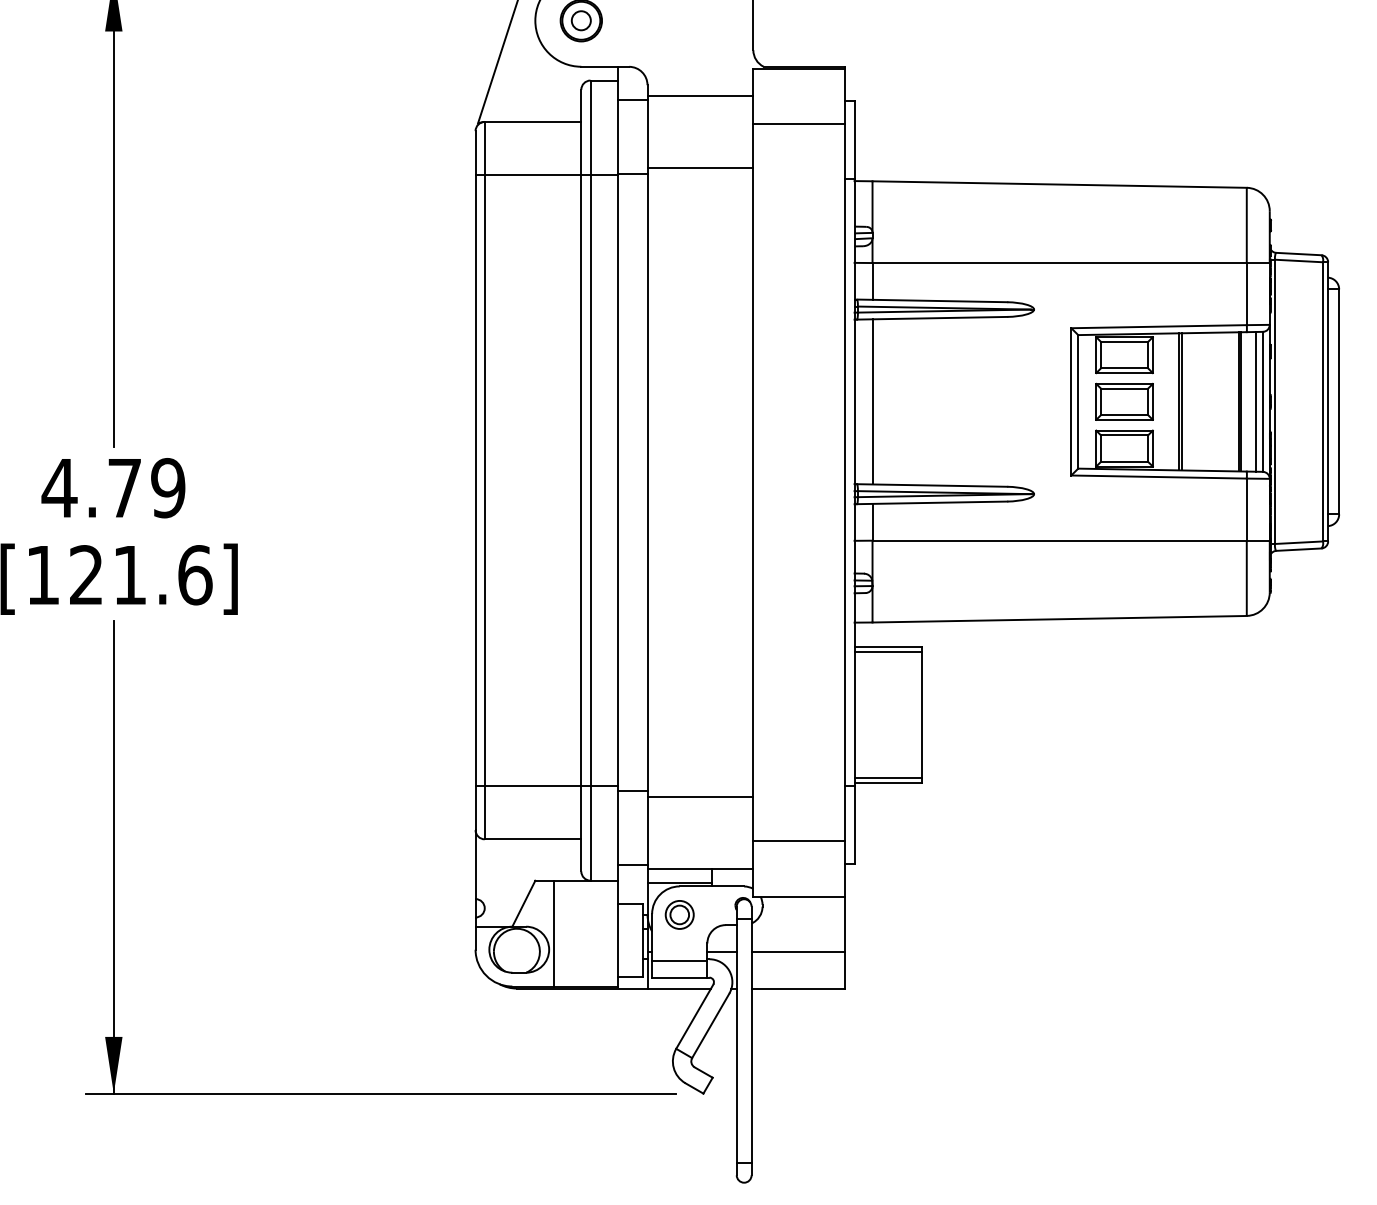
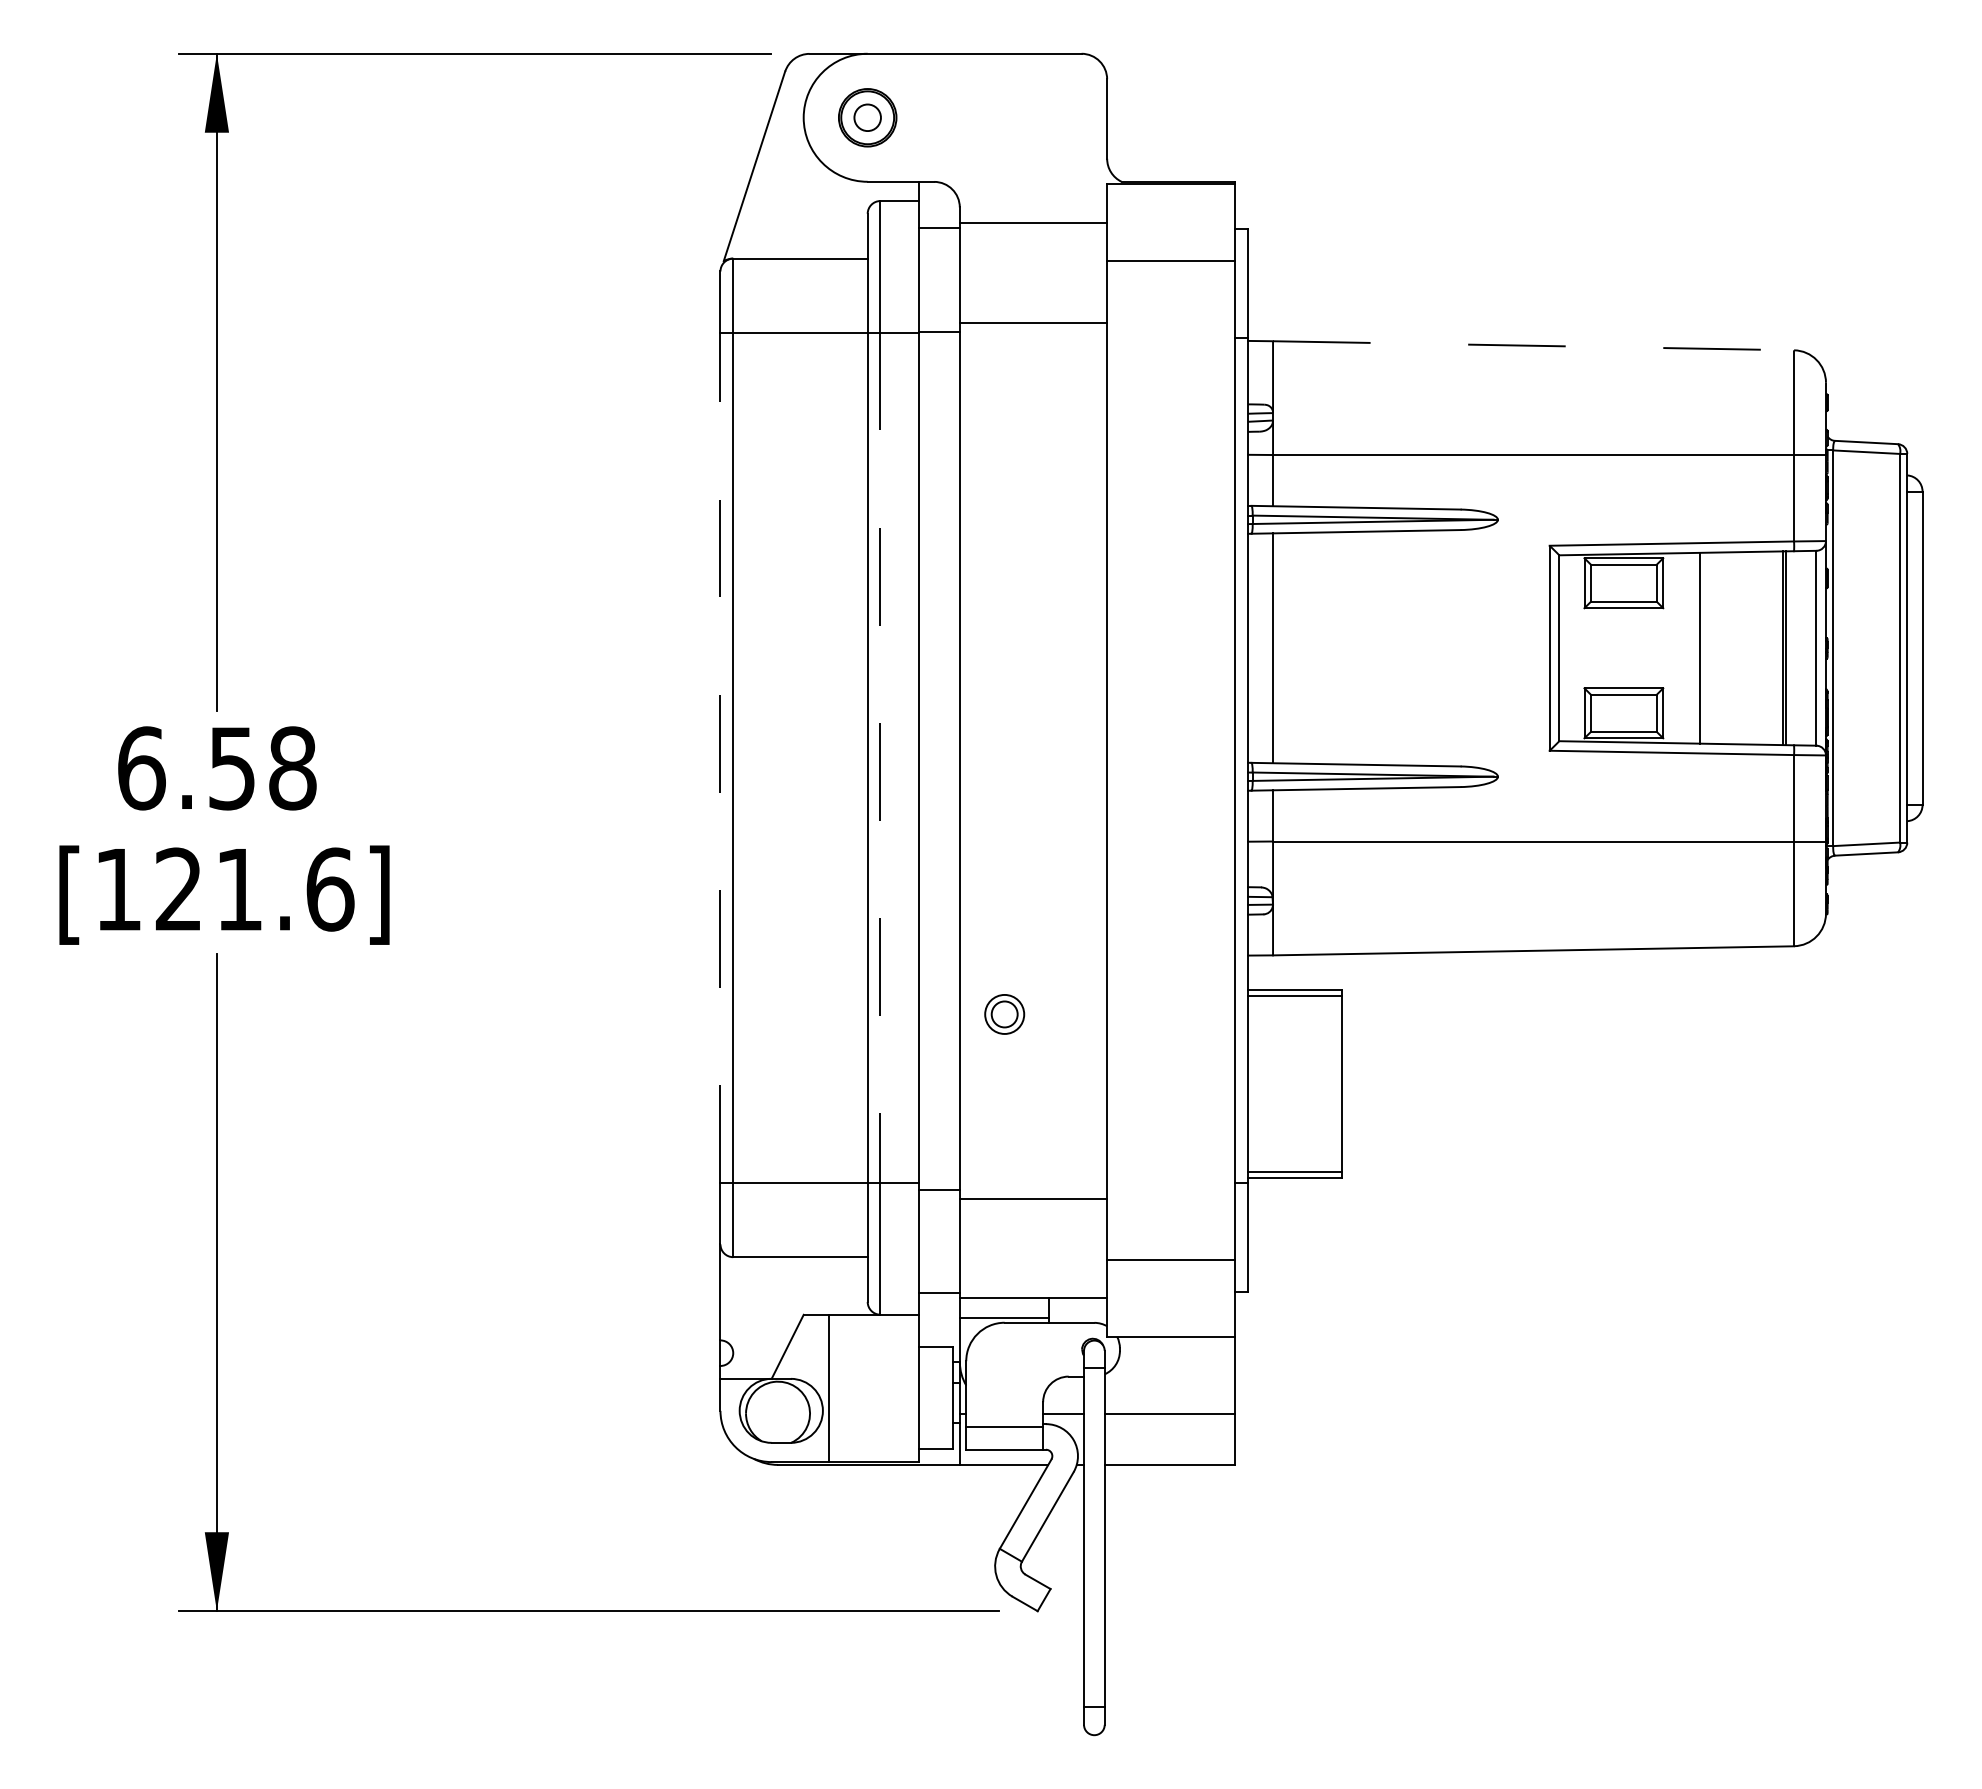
line: (1059, 184) -> (1533, 345), solid -> dashed
line: (1181, 401) -> (1703, 647), removed
part: (1124, 402) -> (1623, 648), removed
line: (1255, 402) -> (1806, 648), removed
line: (475, 480) -> (720, 757), solid -> dashed
line: (590, 481) -> (880, 758), solid -> dashed
text: (113, 488) -> (216, 768), 4.79 -> 6.58
part: (679, 914) -> (1004, 1014), moved

